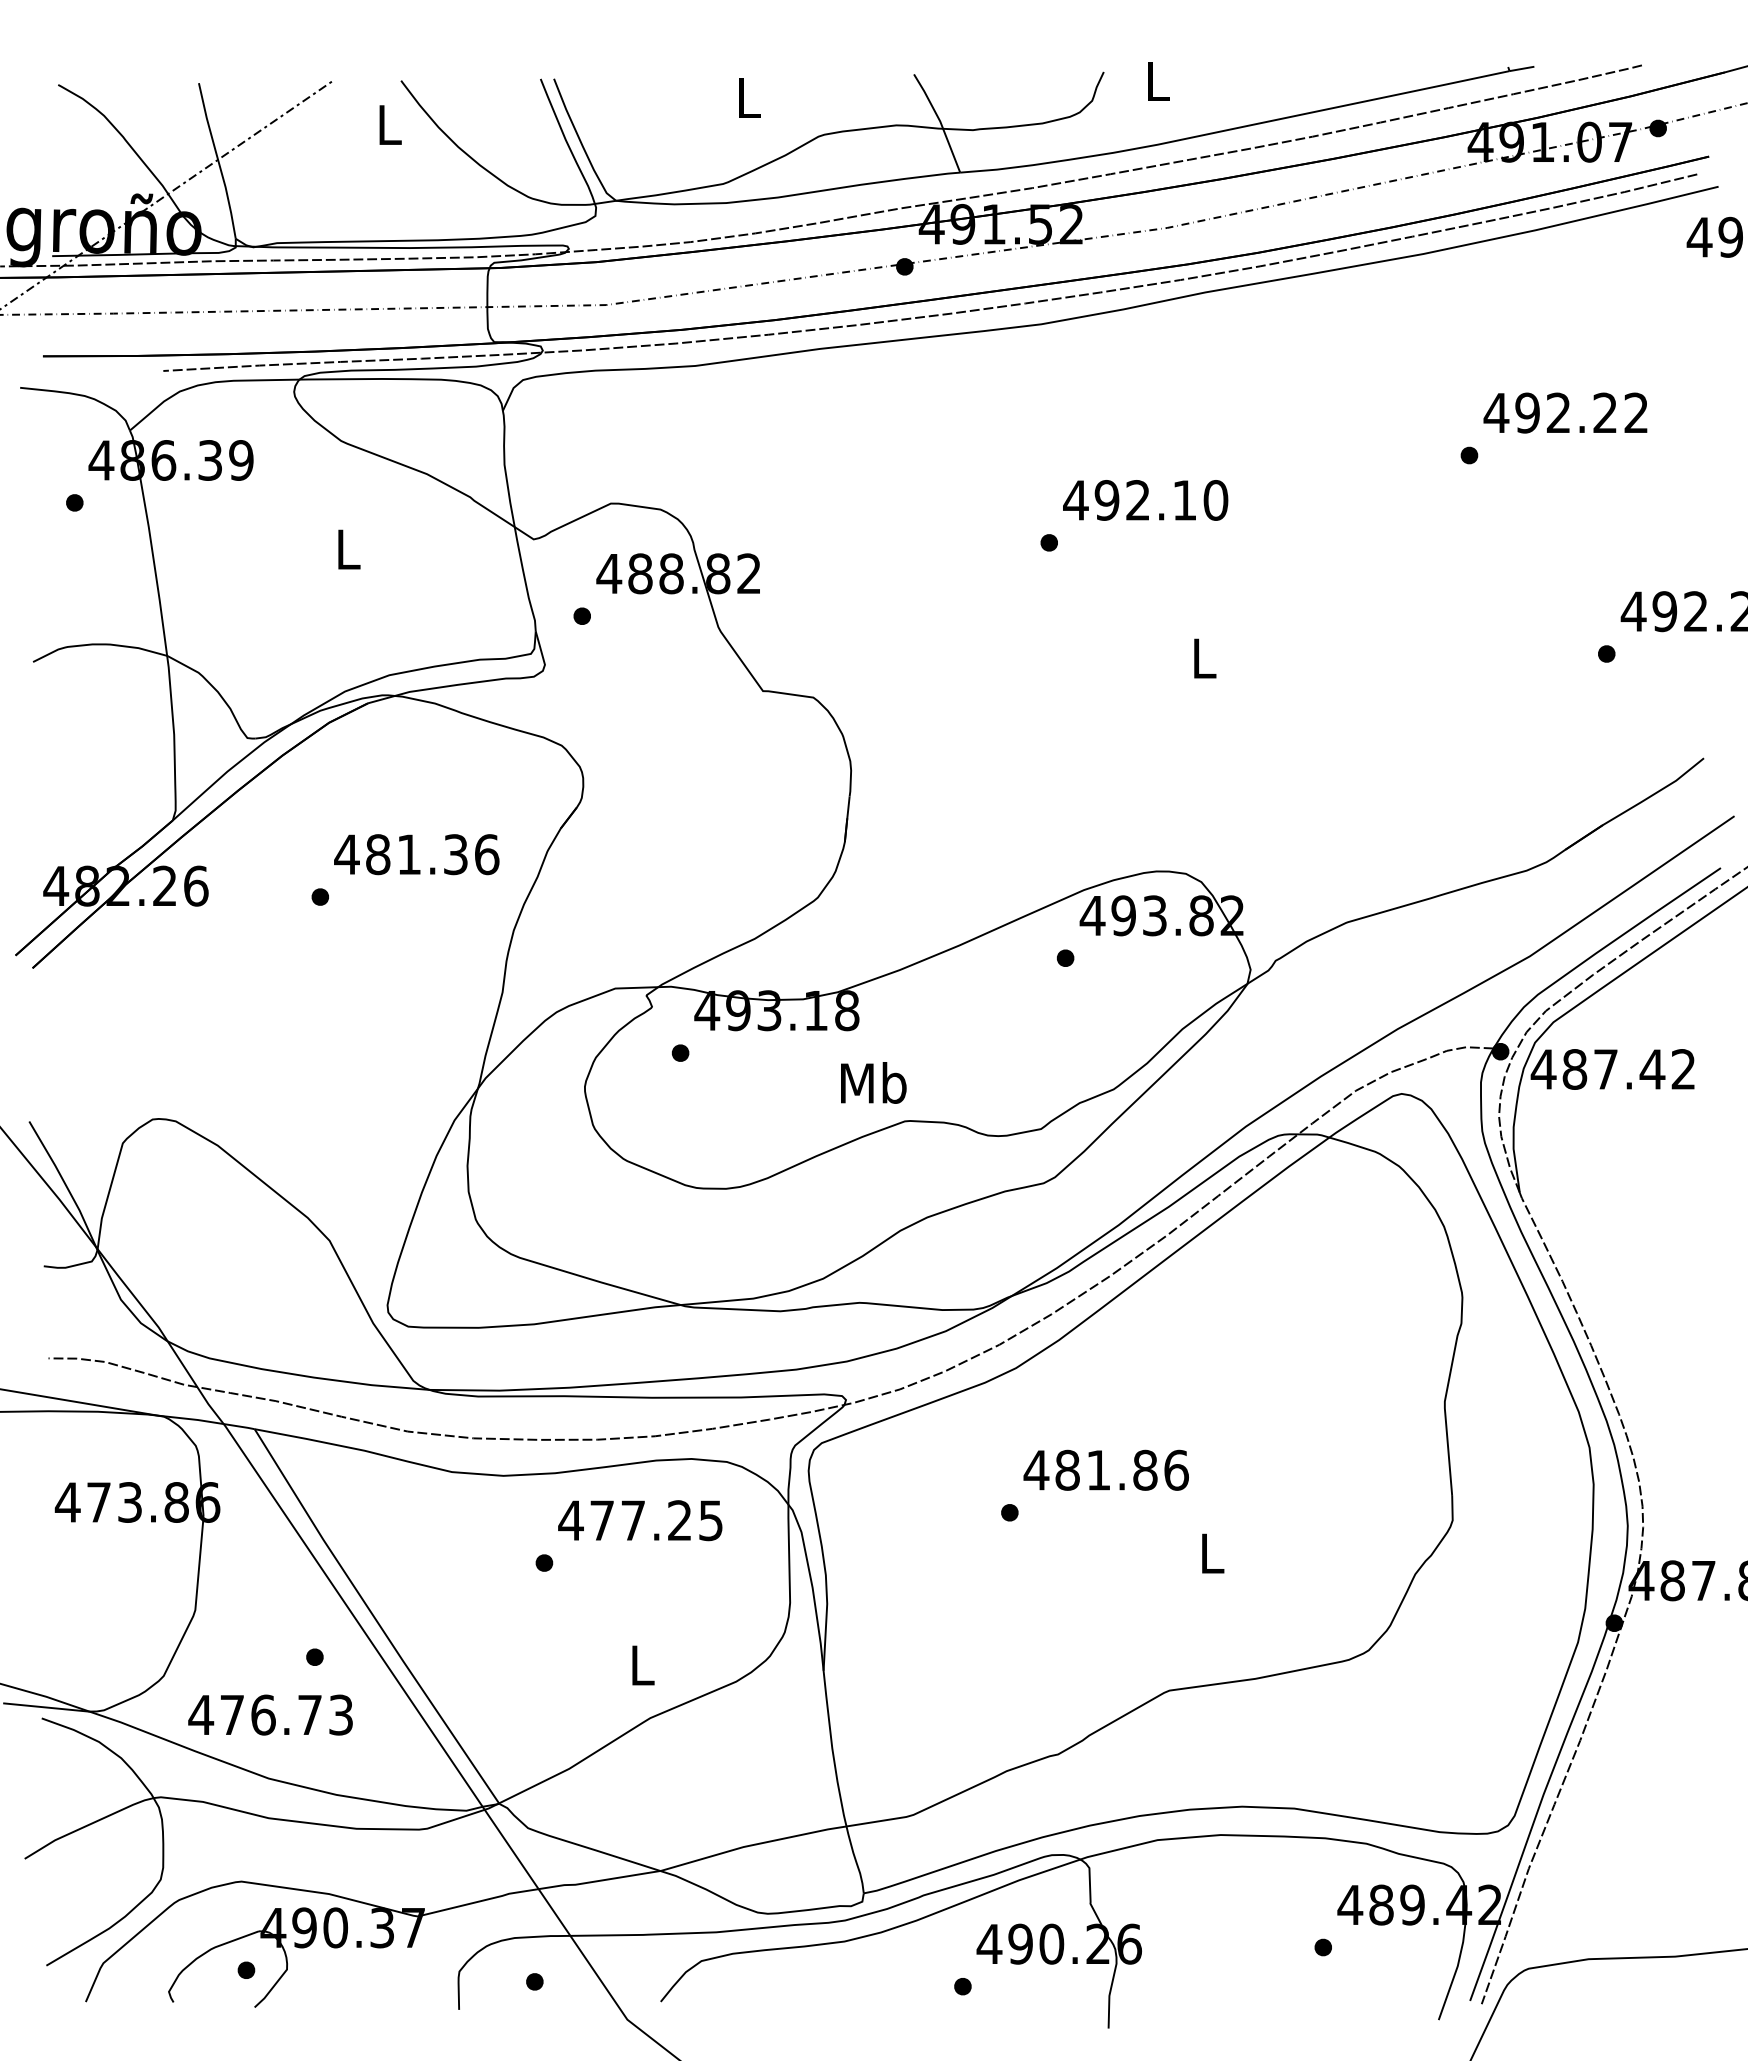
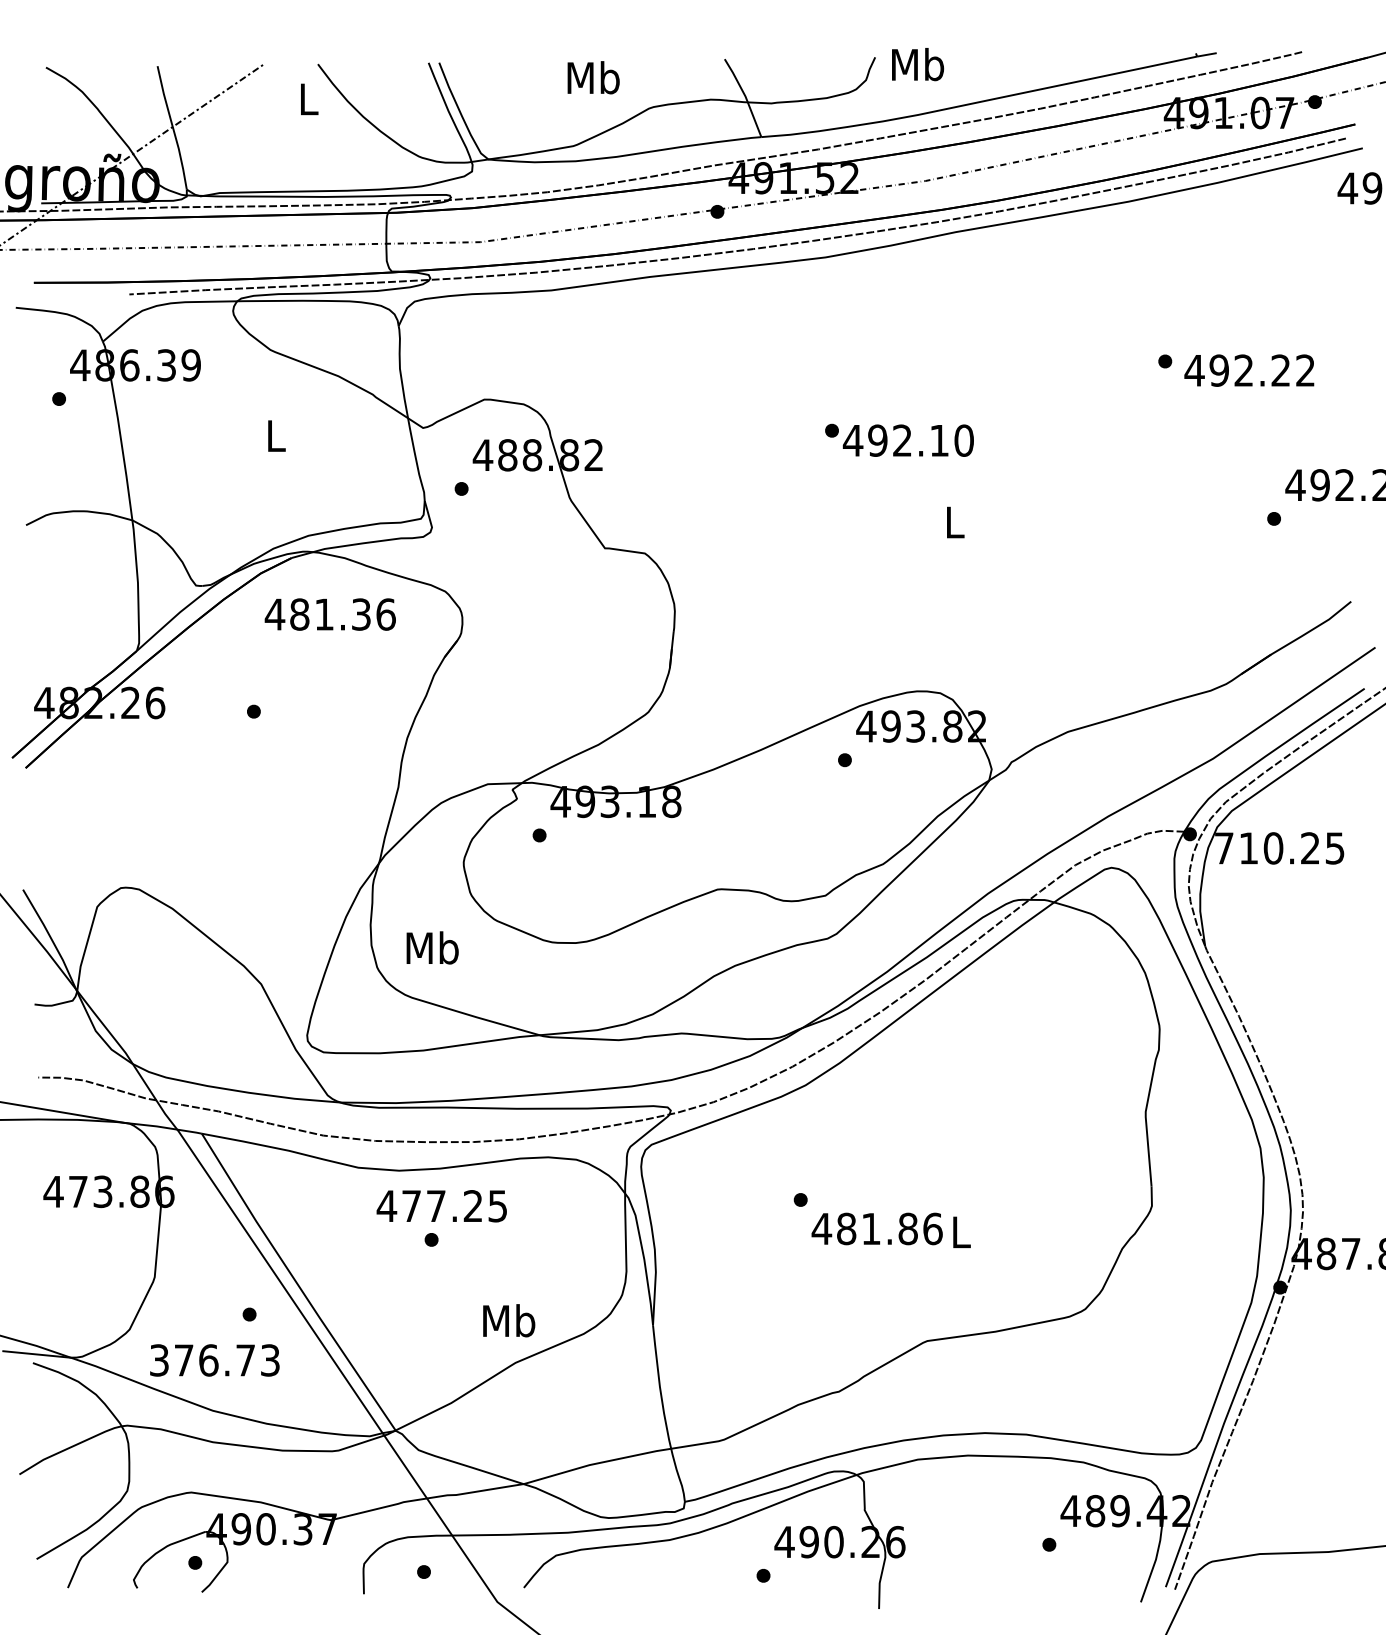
text: (1157, 81) -> (917, 64), L -> Mb
text: (748, 97) -> (593, 77), L -> Mb
text: (1565, 412) -> (1249, 370), moved
text: (1145, 500) -> (908, 440), moved
text: (416, 854) -> (330, 614), moved
text: (1612, 1069) -> (1278, 848), 487.42 -> 710.25
text: (873, 1082) -> (432, 947), moved
text: (1105, 1469) -> (876, 1228), moved
text: (640, 1520) -> (441, 1206), moved
text: (642, 1664) -> (509, 1320), L -> Mb
text: (201, 1714) -> (159, 1359), 476.73 -> 376.73

